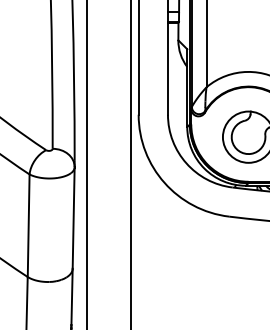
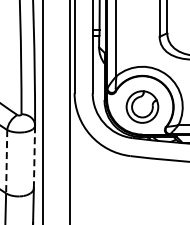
line: (73, 217) -> (34, 156), solid -> dashed
line: (28, 225) -> (6, 161), solid -> dashed

